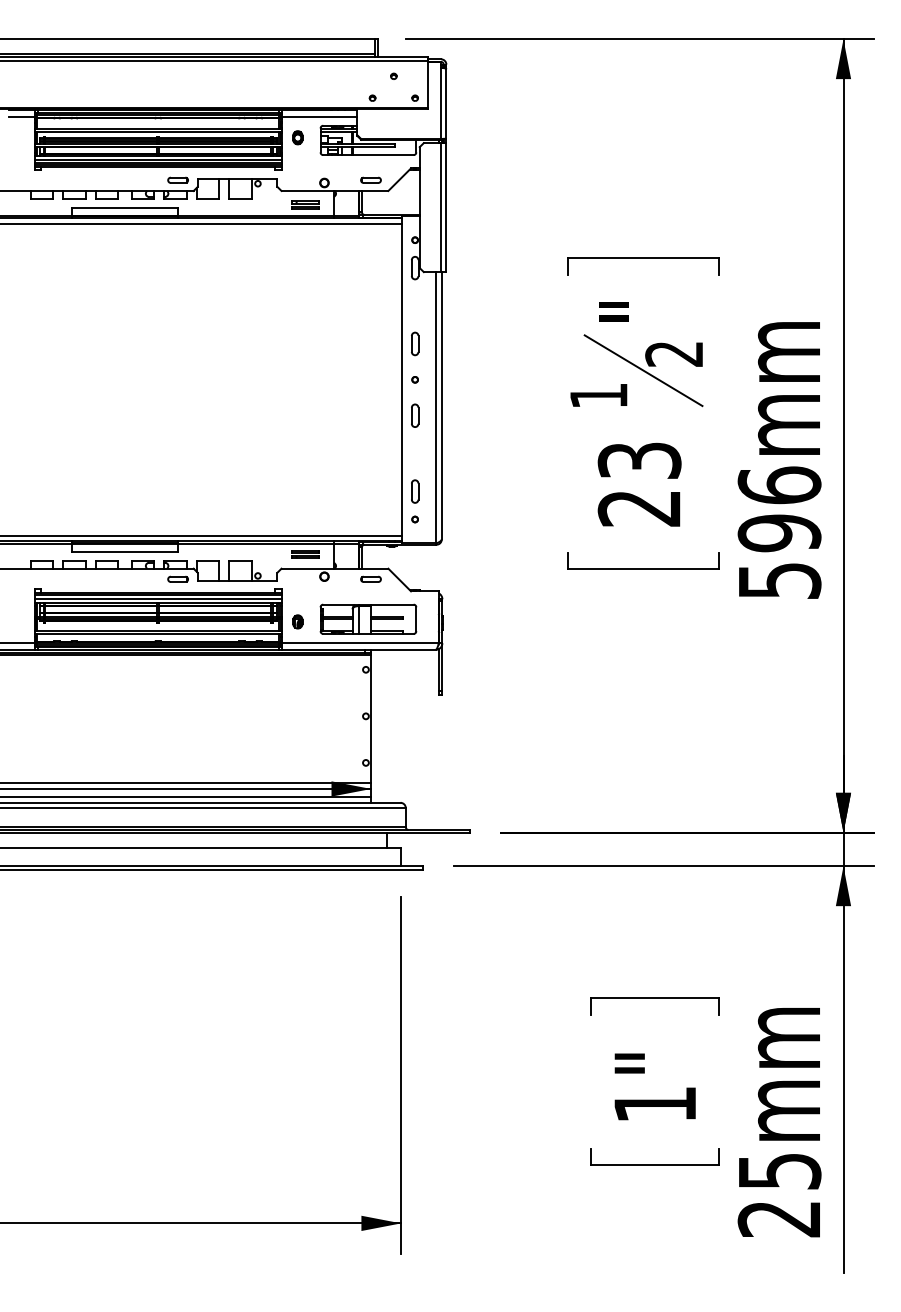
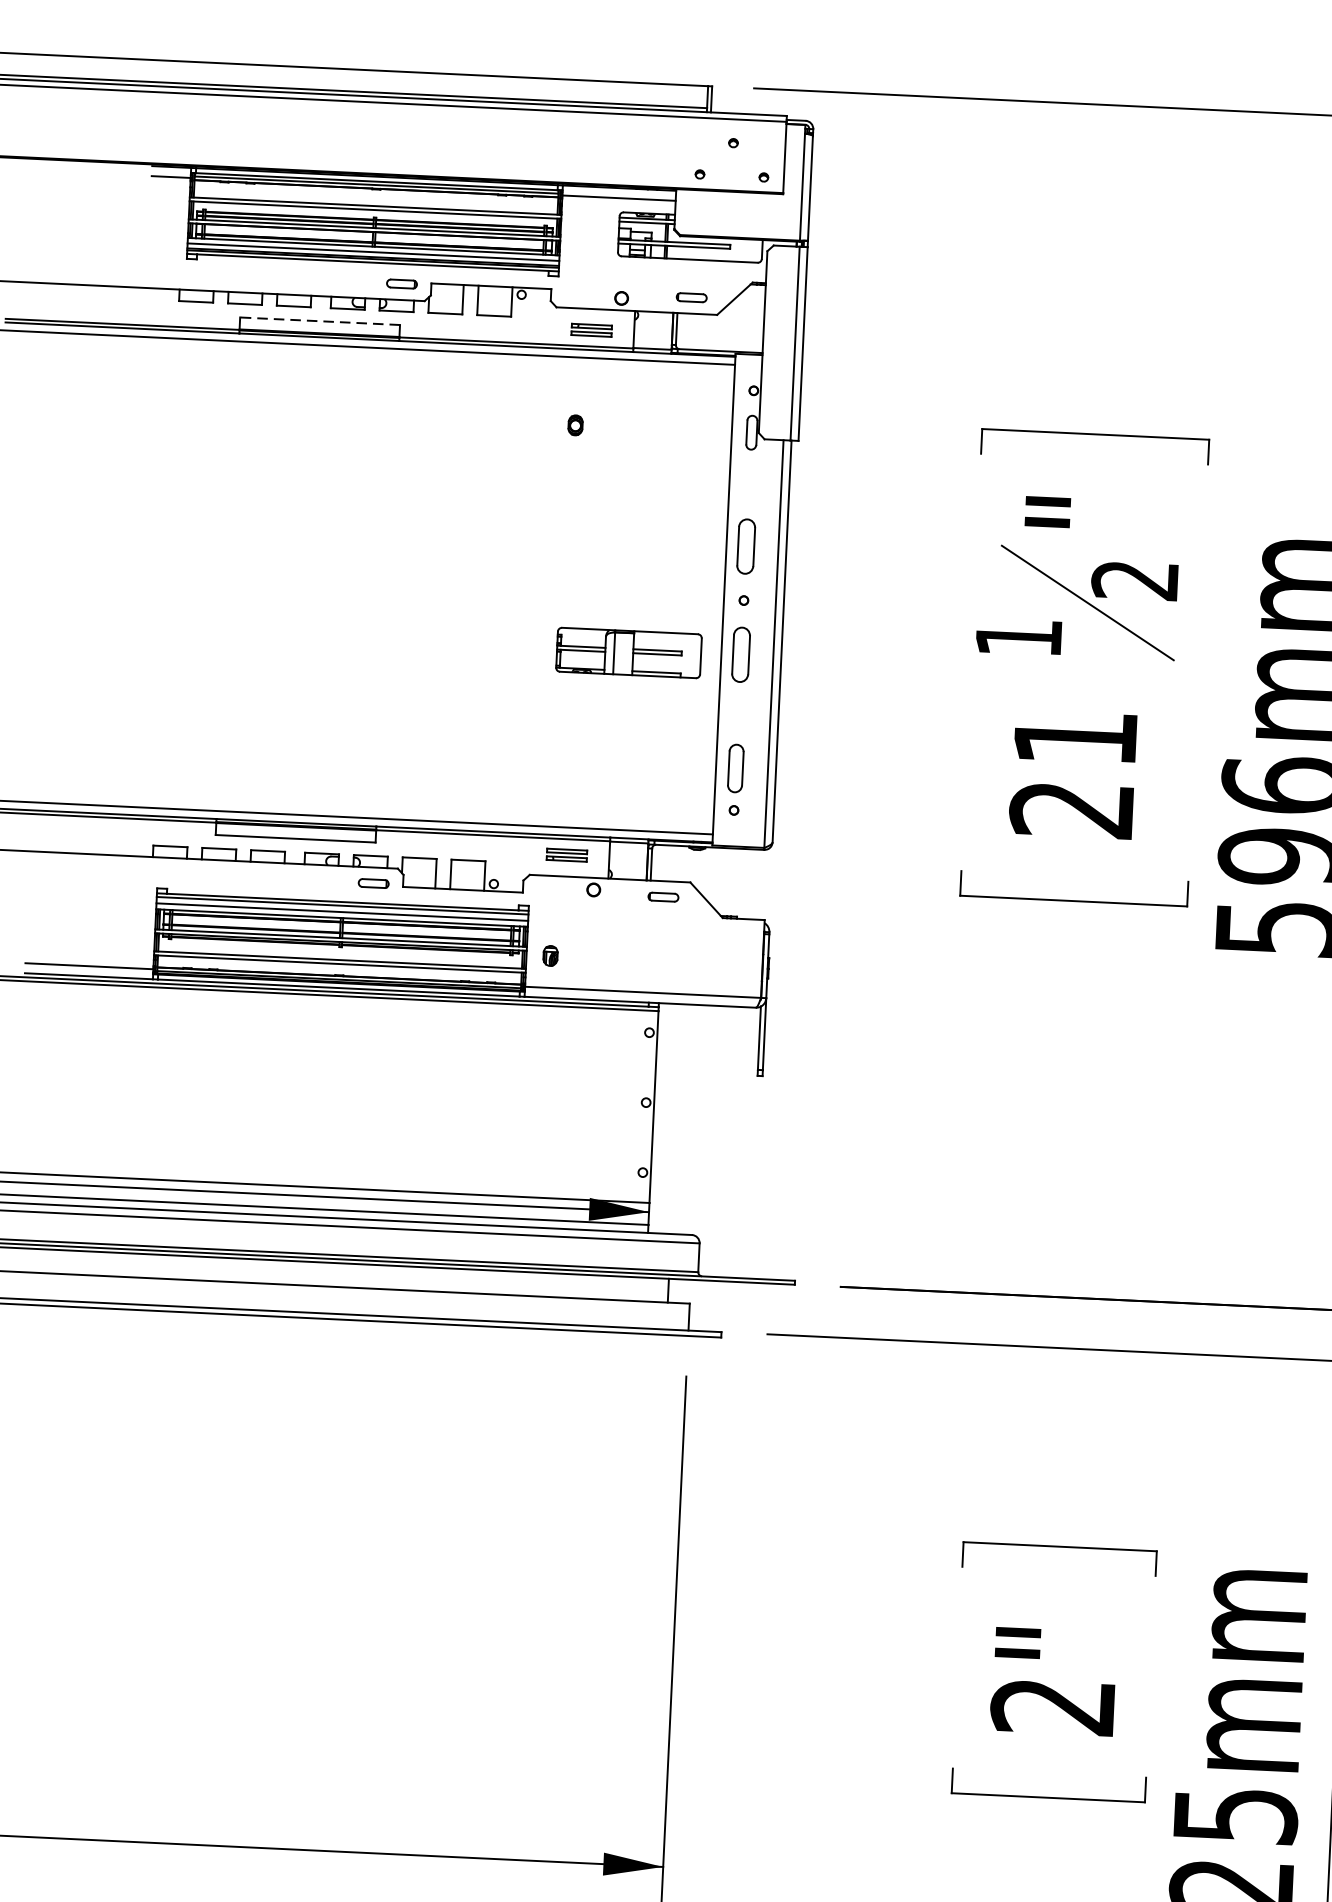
part: (297, 137) -> (575, 424), moved
line: (124, 207) -> (319, 321), solid -> dashed
part: (415, 343) -> (747, 546), size x1.6
part: (415, 415) -> (741, 654), size x1.6
text: (639, 460) -> (1075, 737), 23 -> 21
part: (415, 491) -> (736, 768), size x1.4
part: (368, 618) -> (629, 651), moved
text: (654, 1104) -> (1052, 1706), 1" -> 2"

